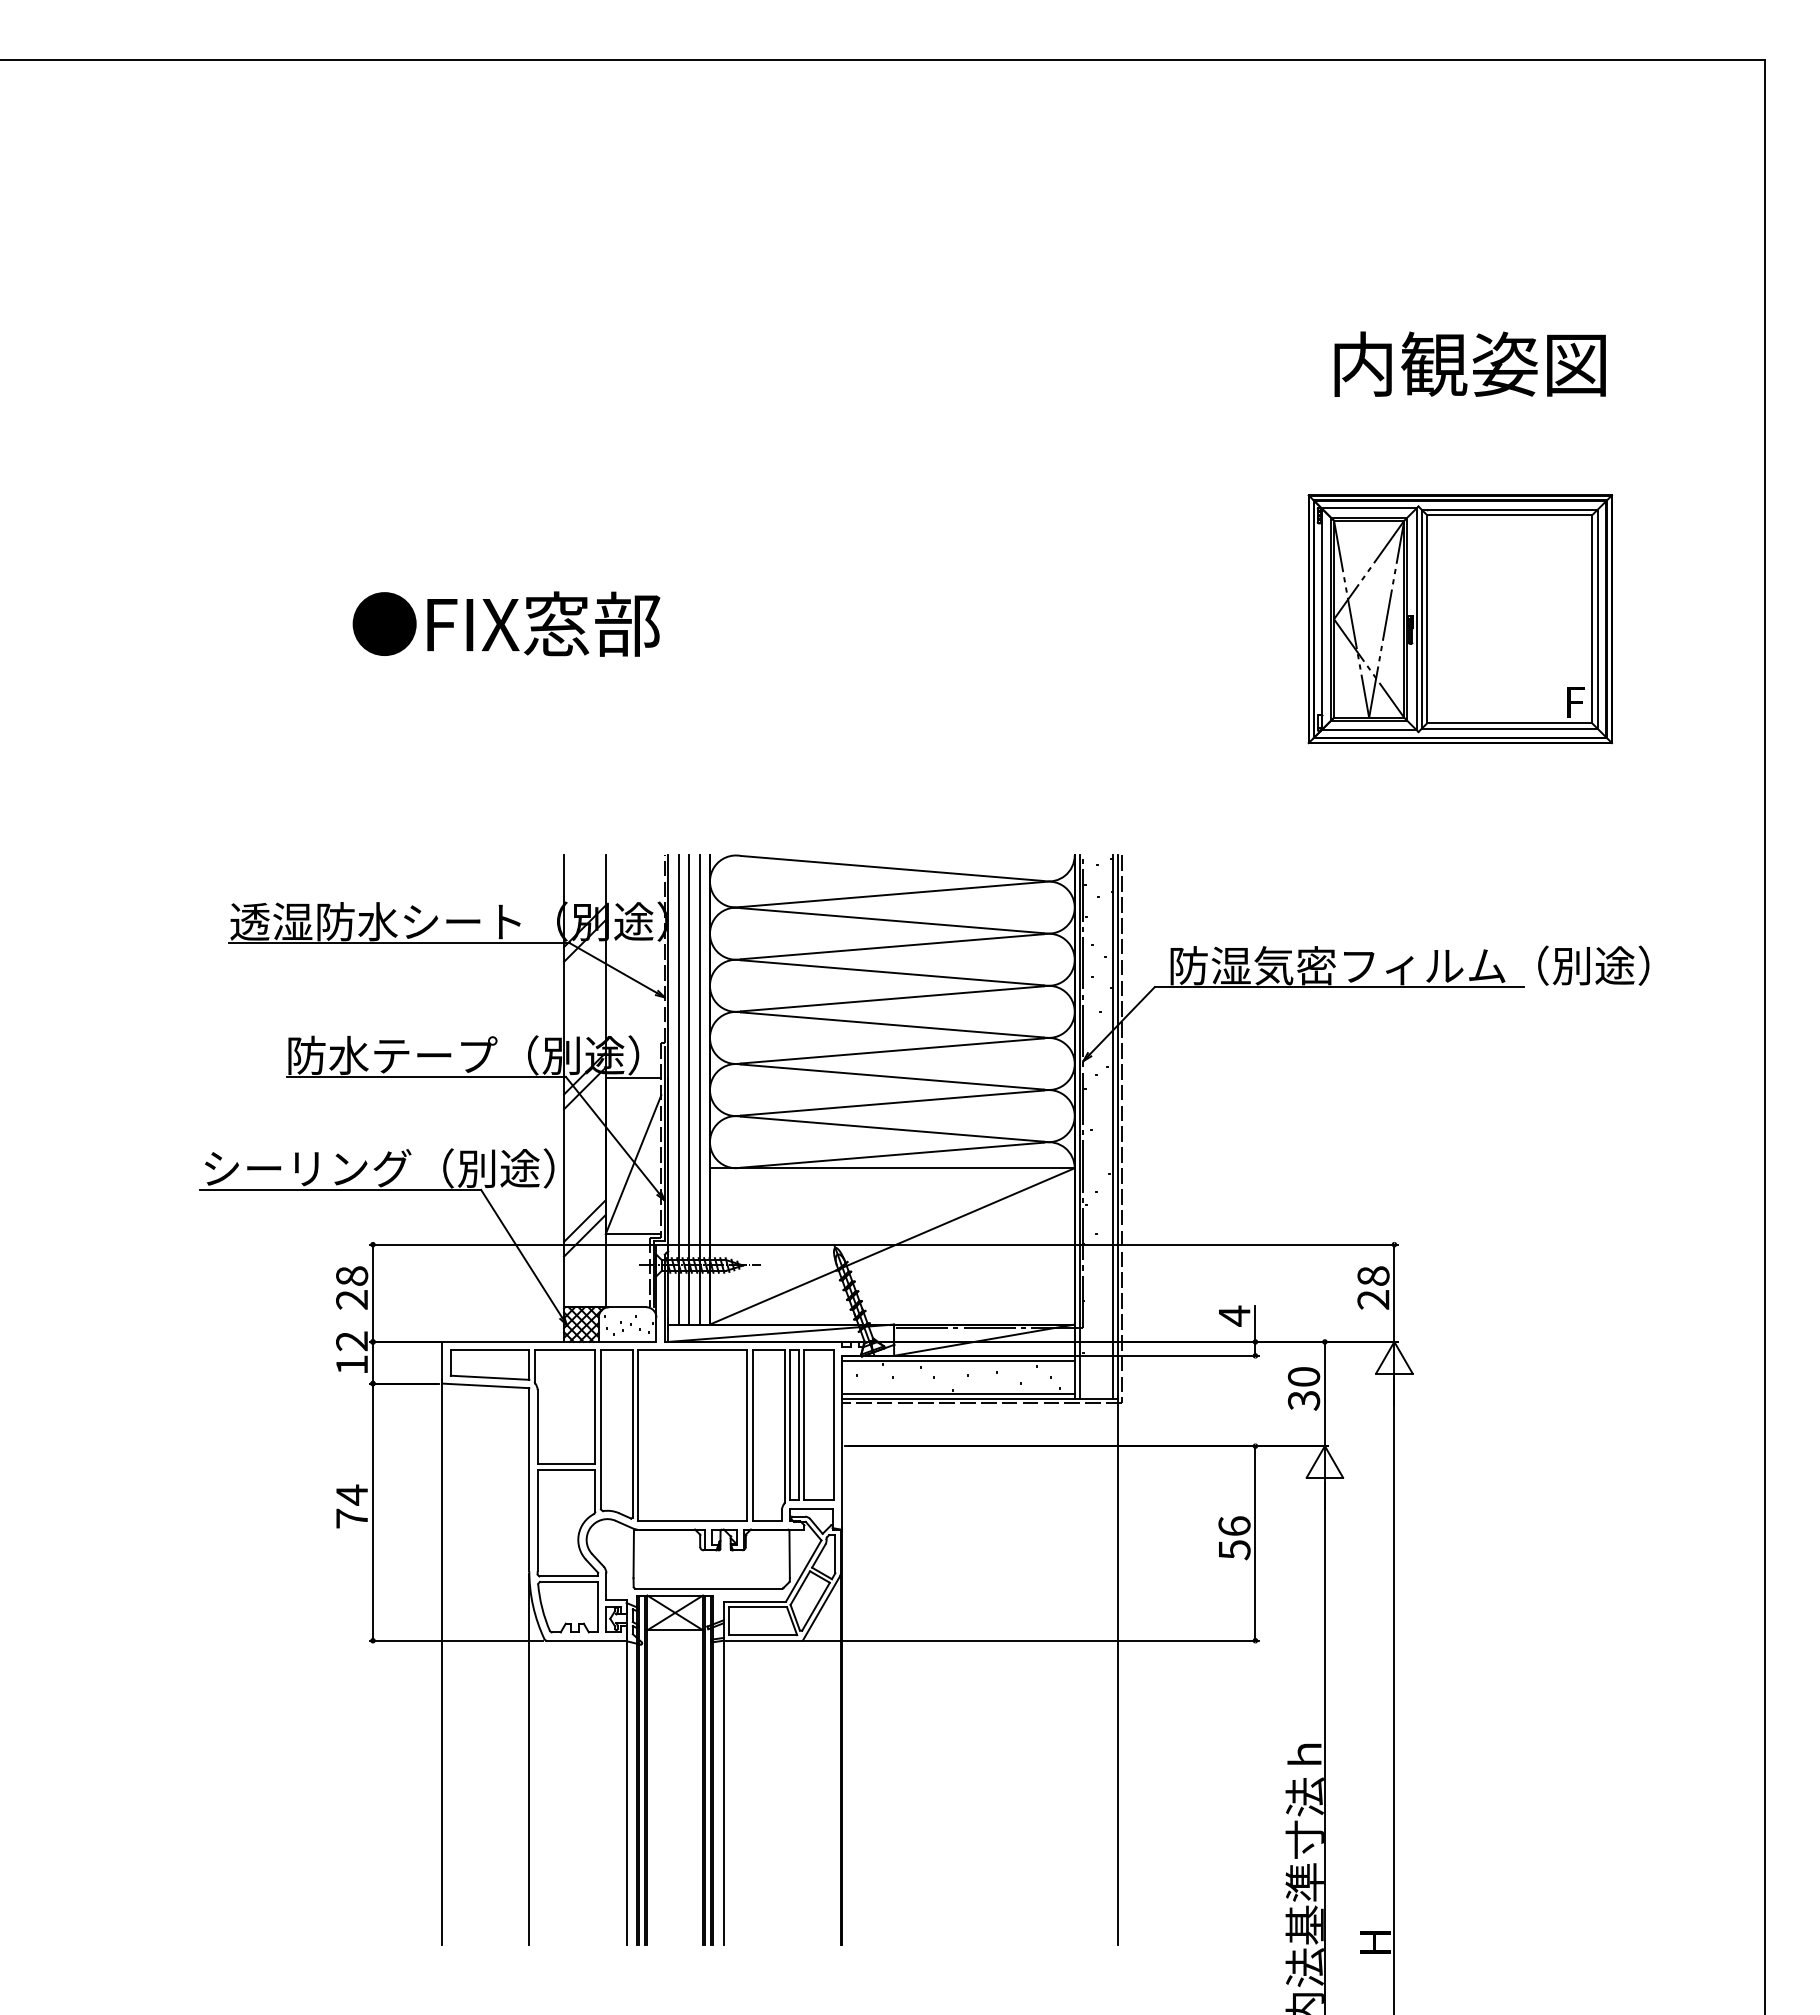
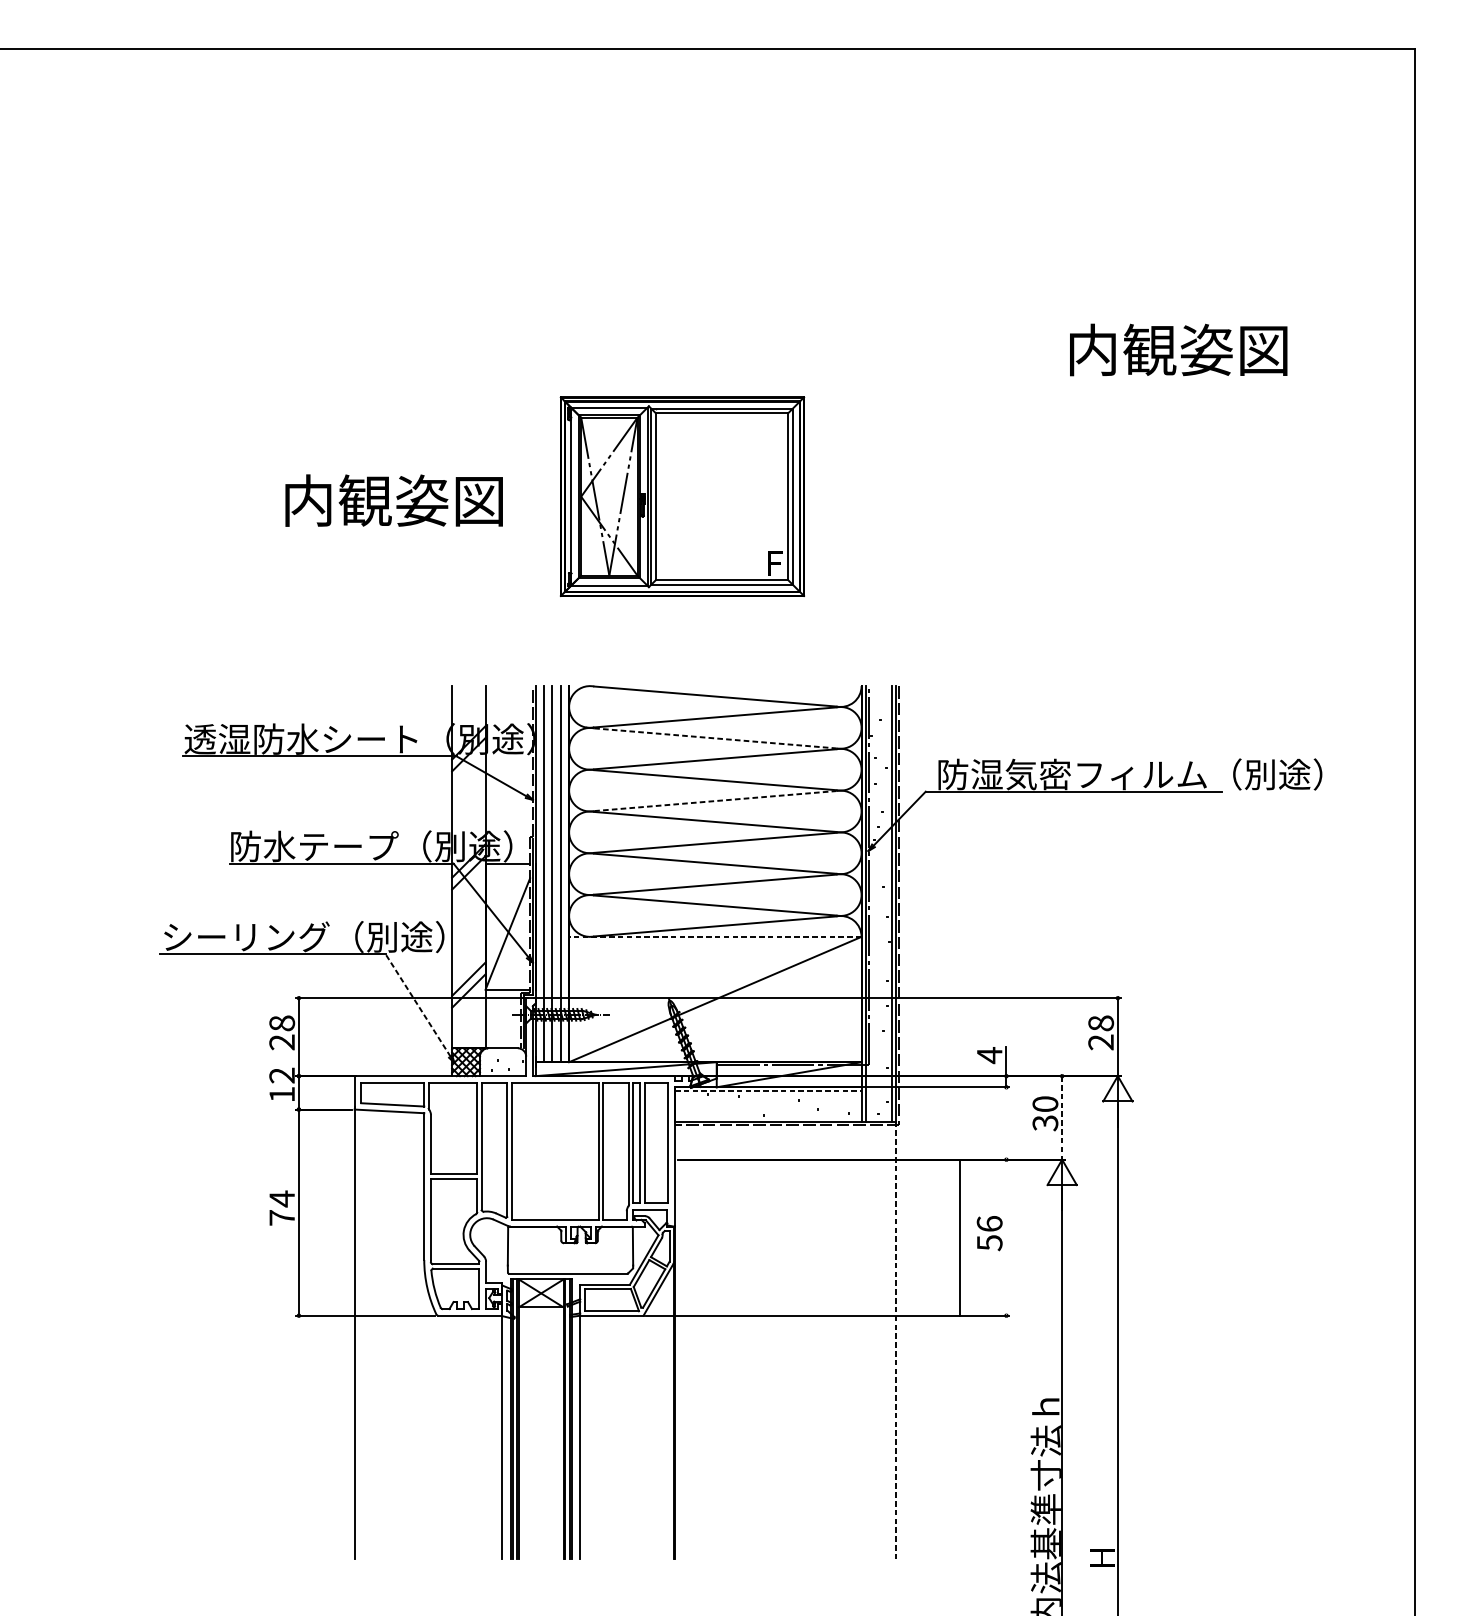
text: (1469, 363) -> (1178, 349), moved
part: (1460, 619) -> (682, 496), moved
text: (506, 623) -> (405, 500), ●FIX窓部 -> 内観姿図
line: (892, 920) -> (715, 738), solid -> dashed
line: (892, 998) -> (715, 800), solid -> dashed
line: (891, 1168) -> (714, 937), solid -> dashed
line: (521, 1253) -> (418, 1005), solid -> dashed
line: (958, 1361) -> (768, 1091), solid -> dashed
line: (957, 1394) -> (767, 1118), removed
line: (1324, 1394) -> (1061, 1118), solid -> dashed
line: (1255, 1543) -> (960, 1237), moved
line: (1118, 1669) -> (896, 1338), solid -> dashed
line: (529, 1758) -> (424, 1410), removed

